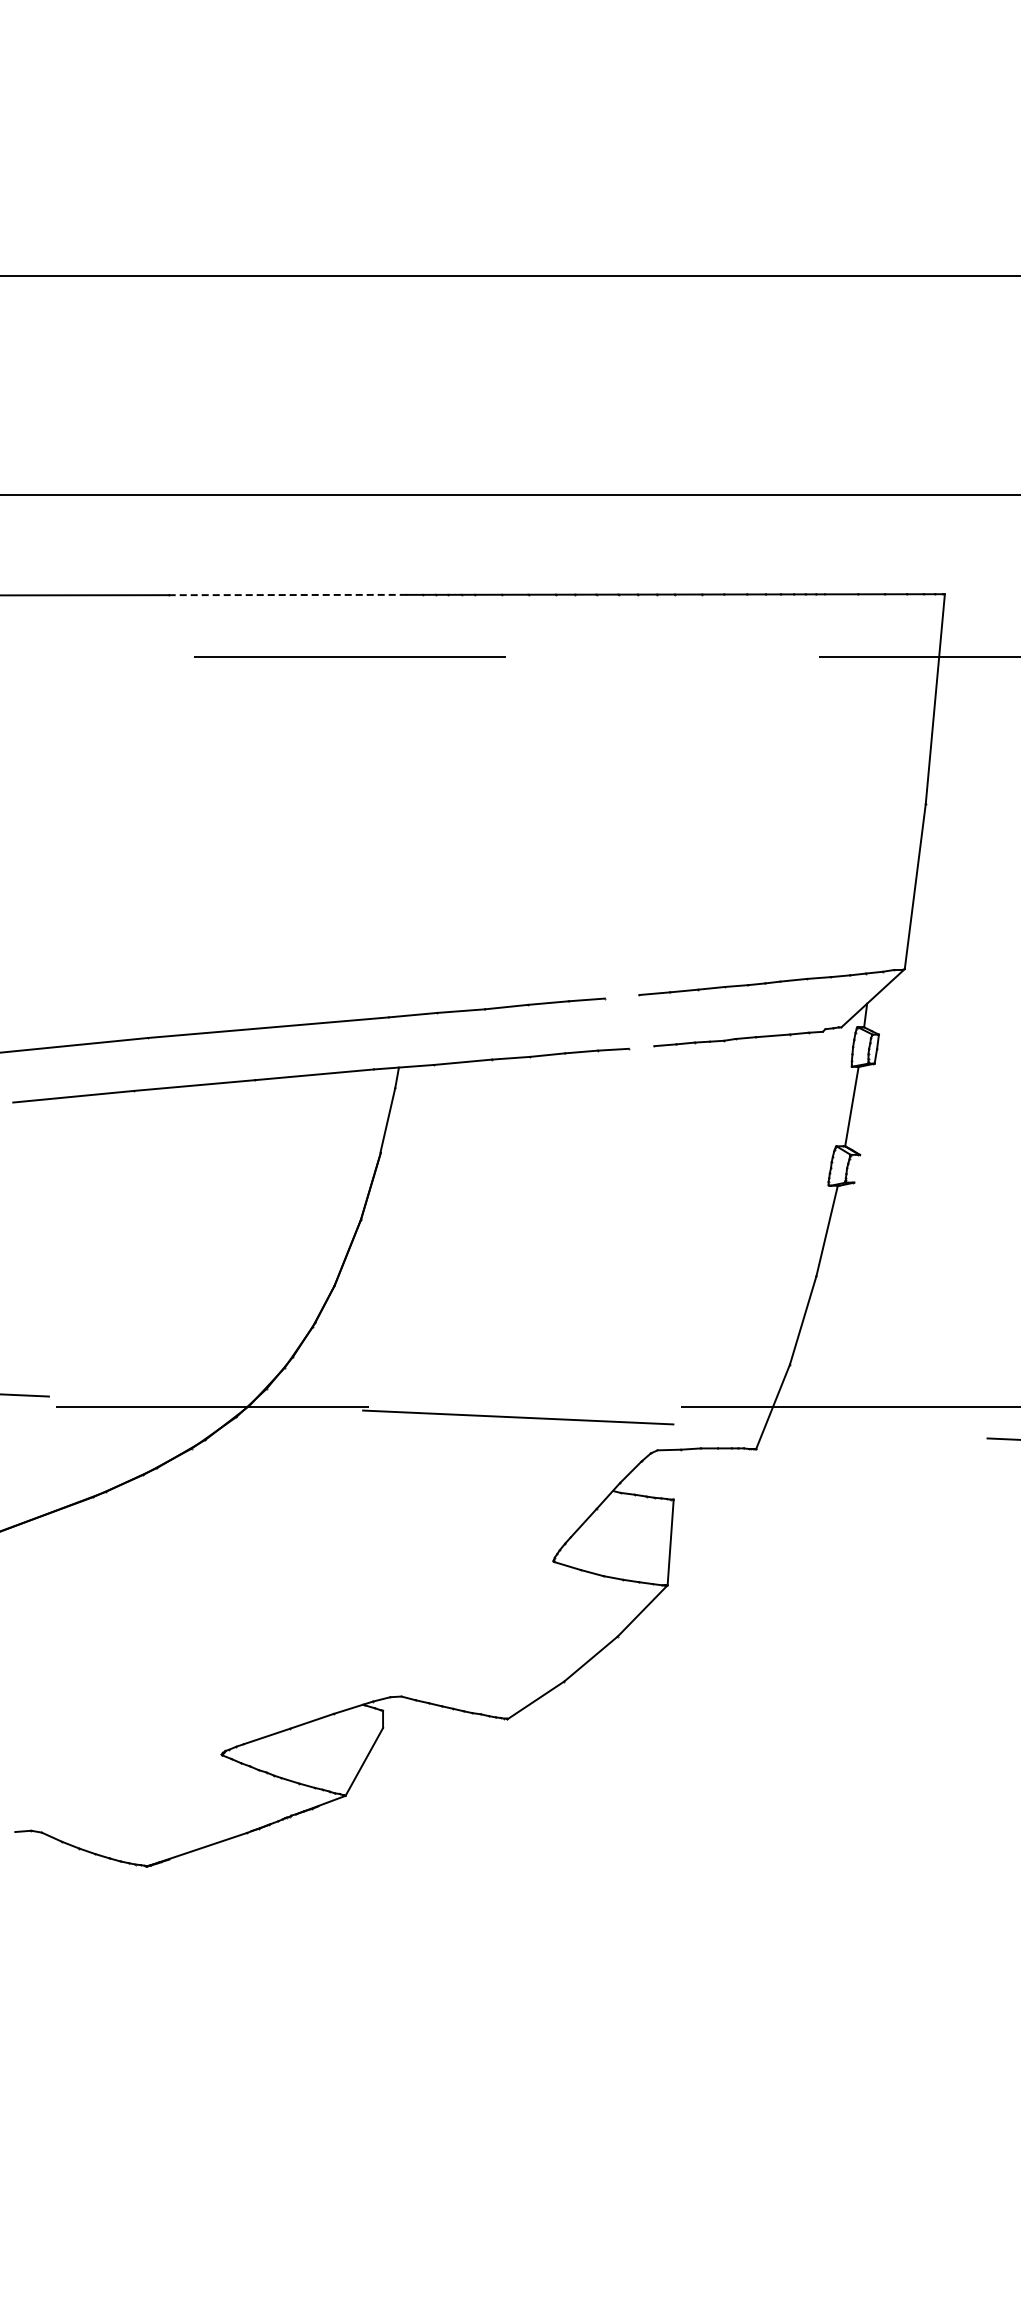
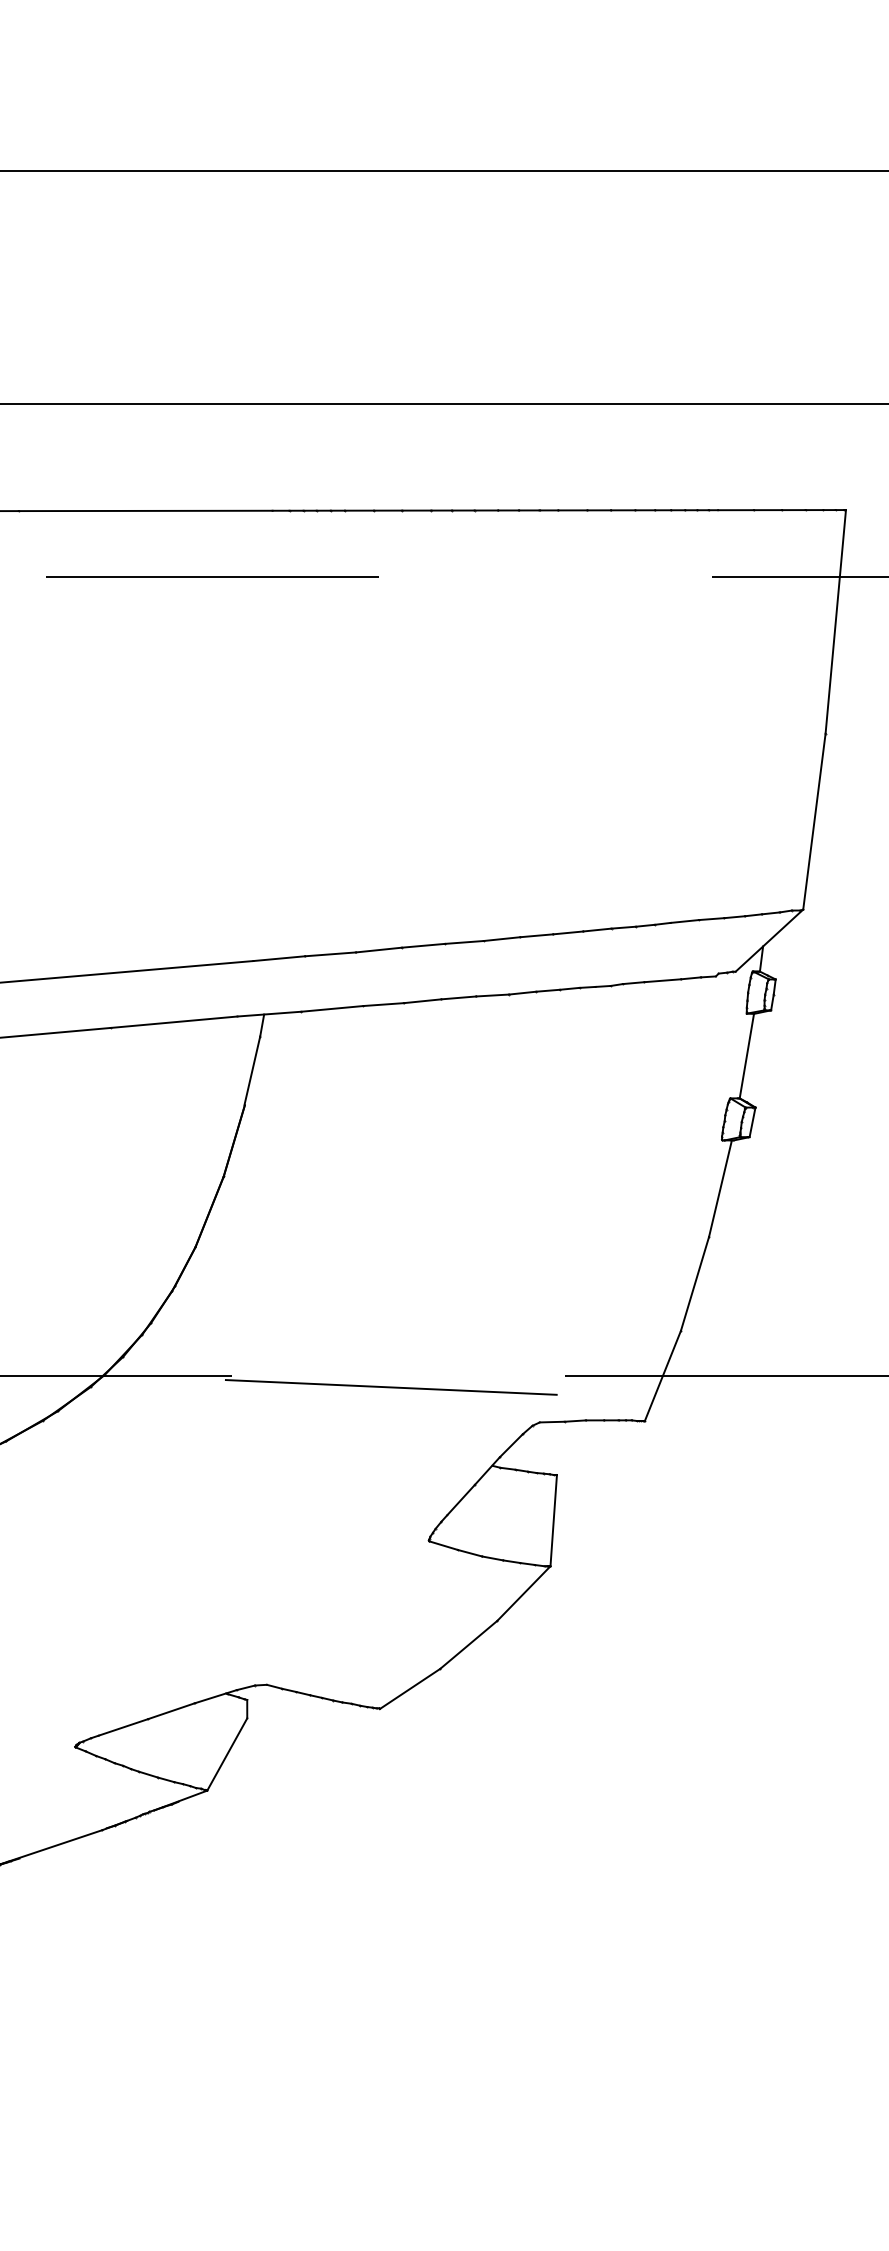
line: (288, 595) -> (146, 511), dashed -> solid
line: (621, 996) -> (501, 938), added
line: (641, 1047) -> (522, 993), added
line: (857, 1168) -> (752, 1122), added

